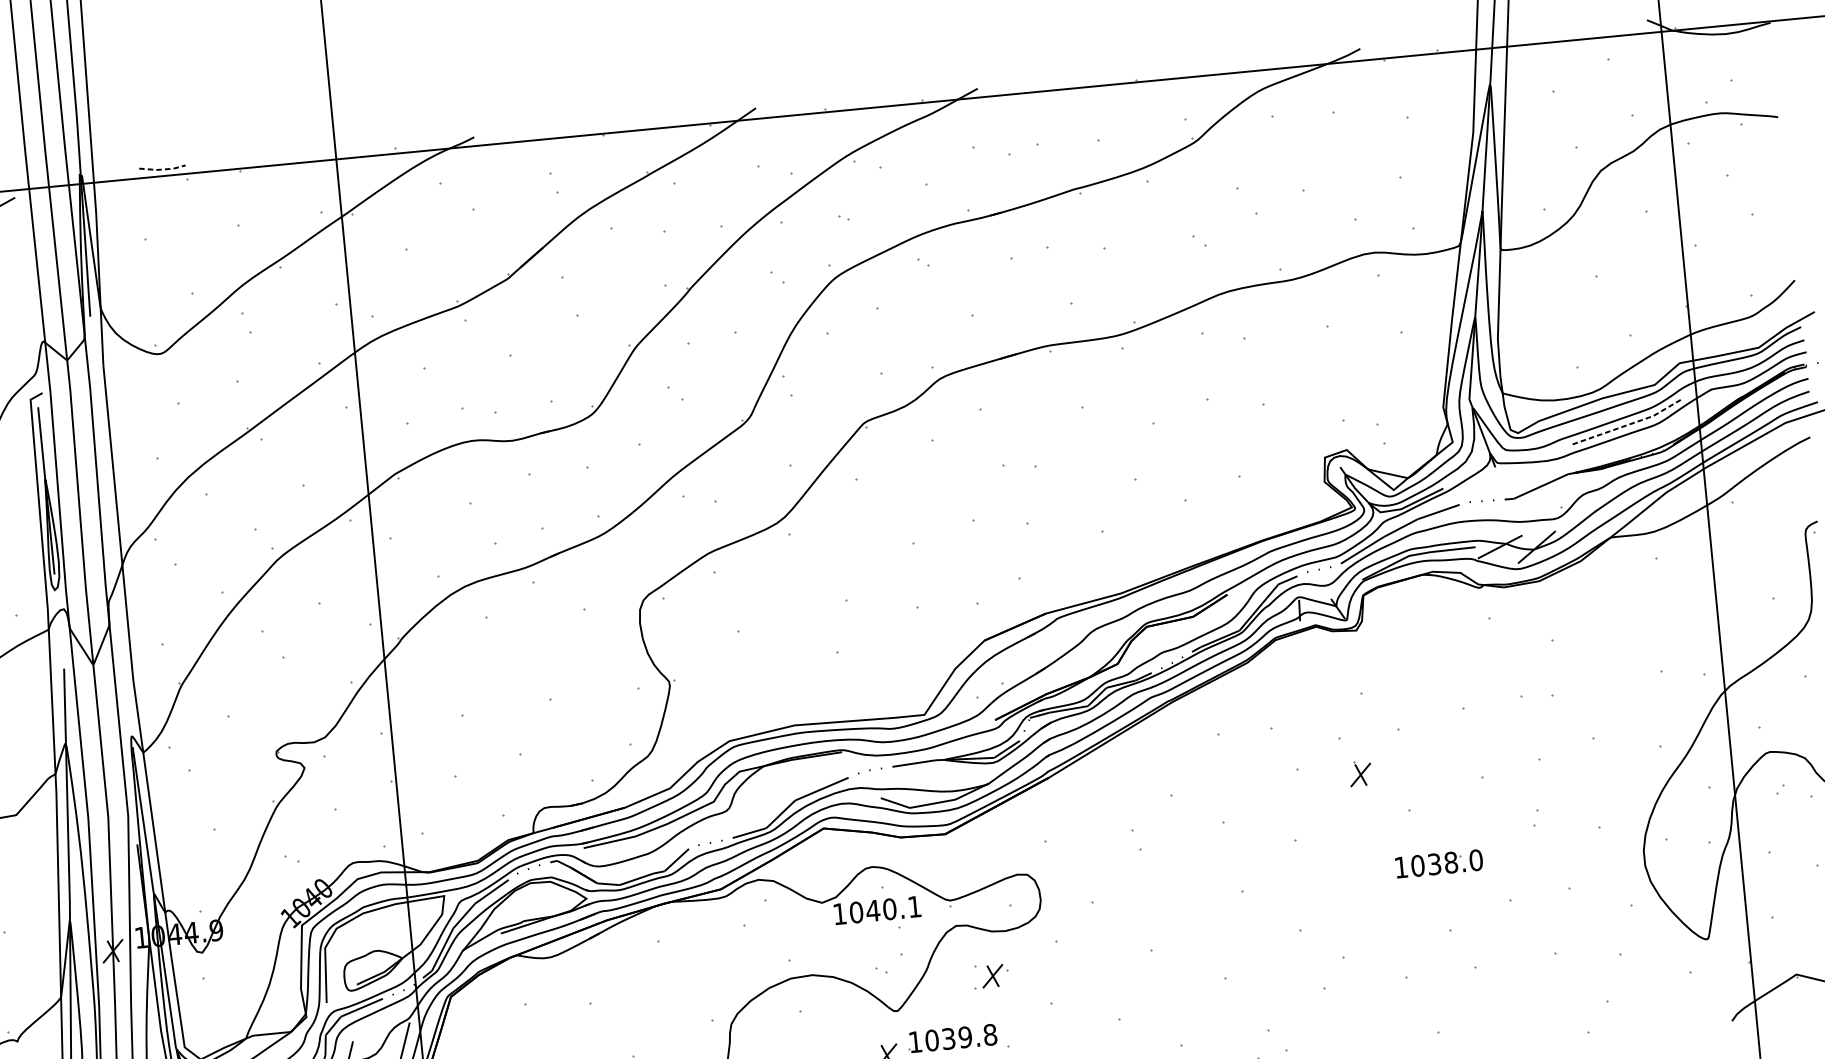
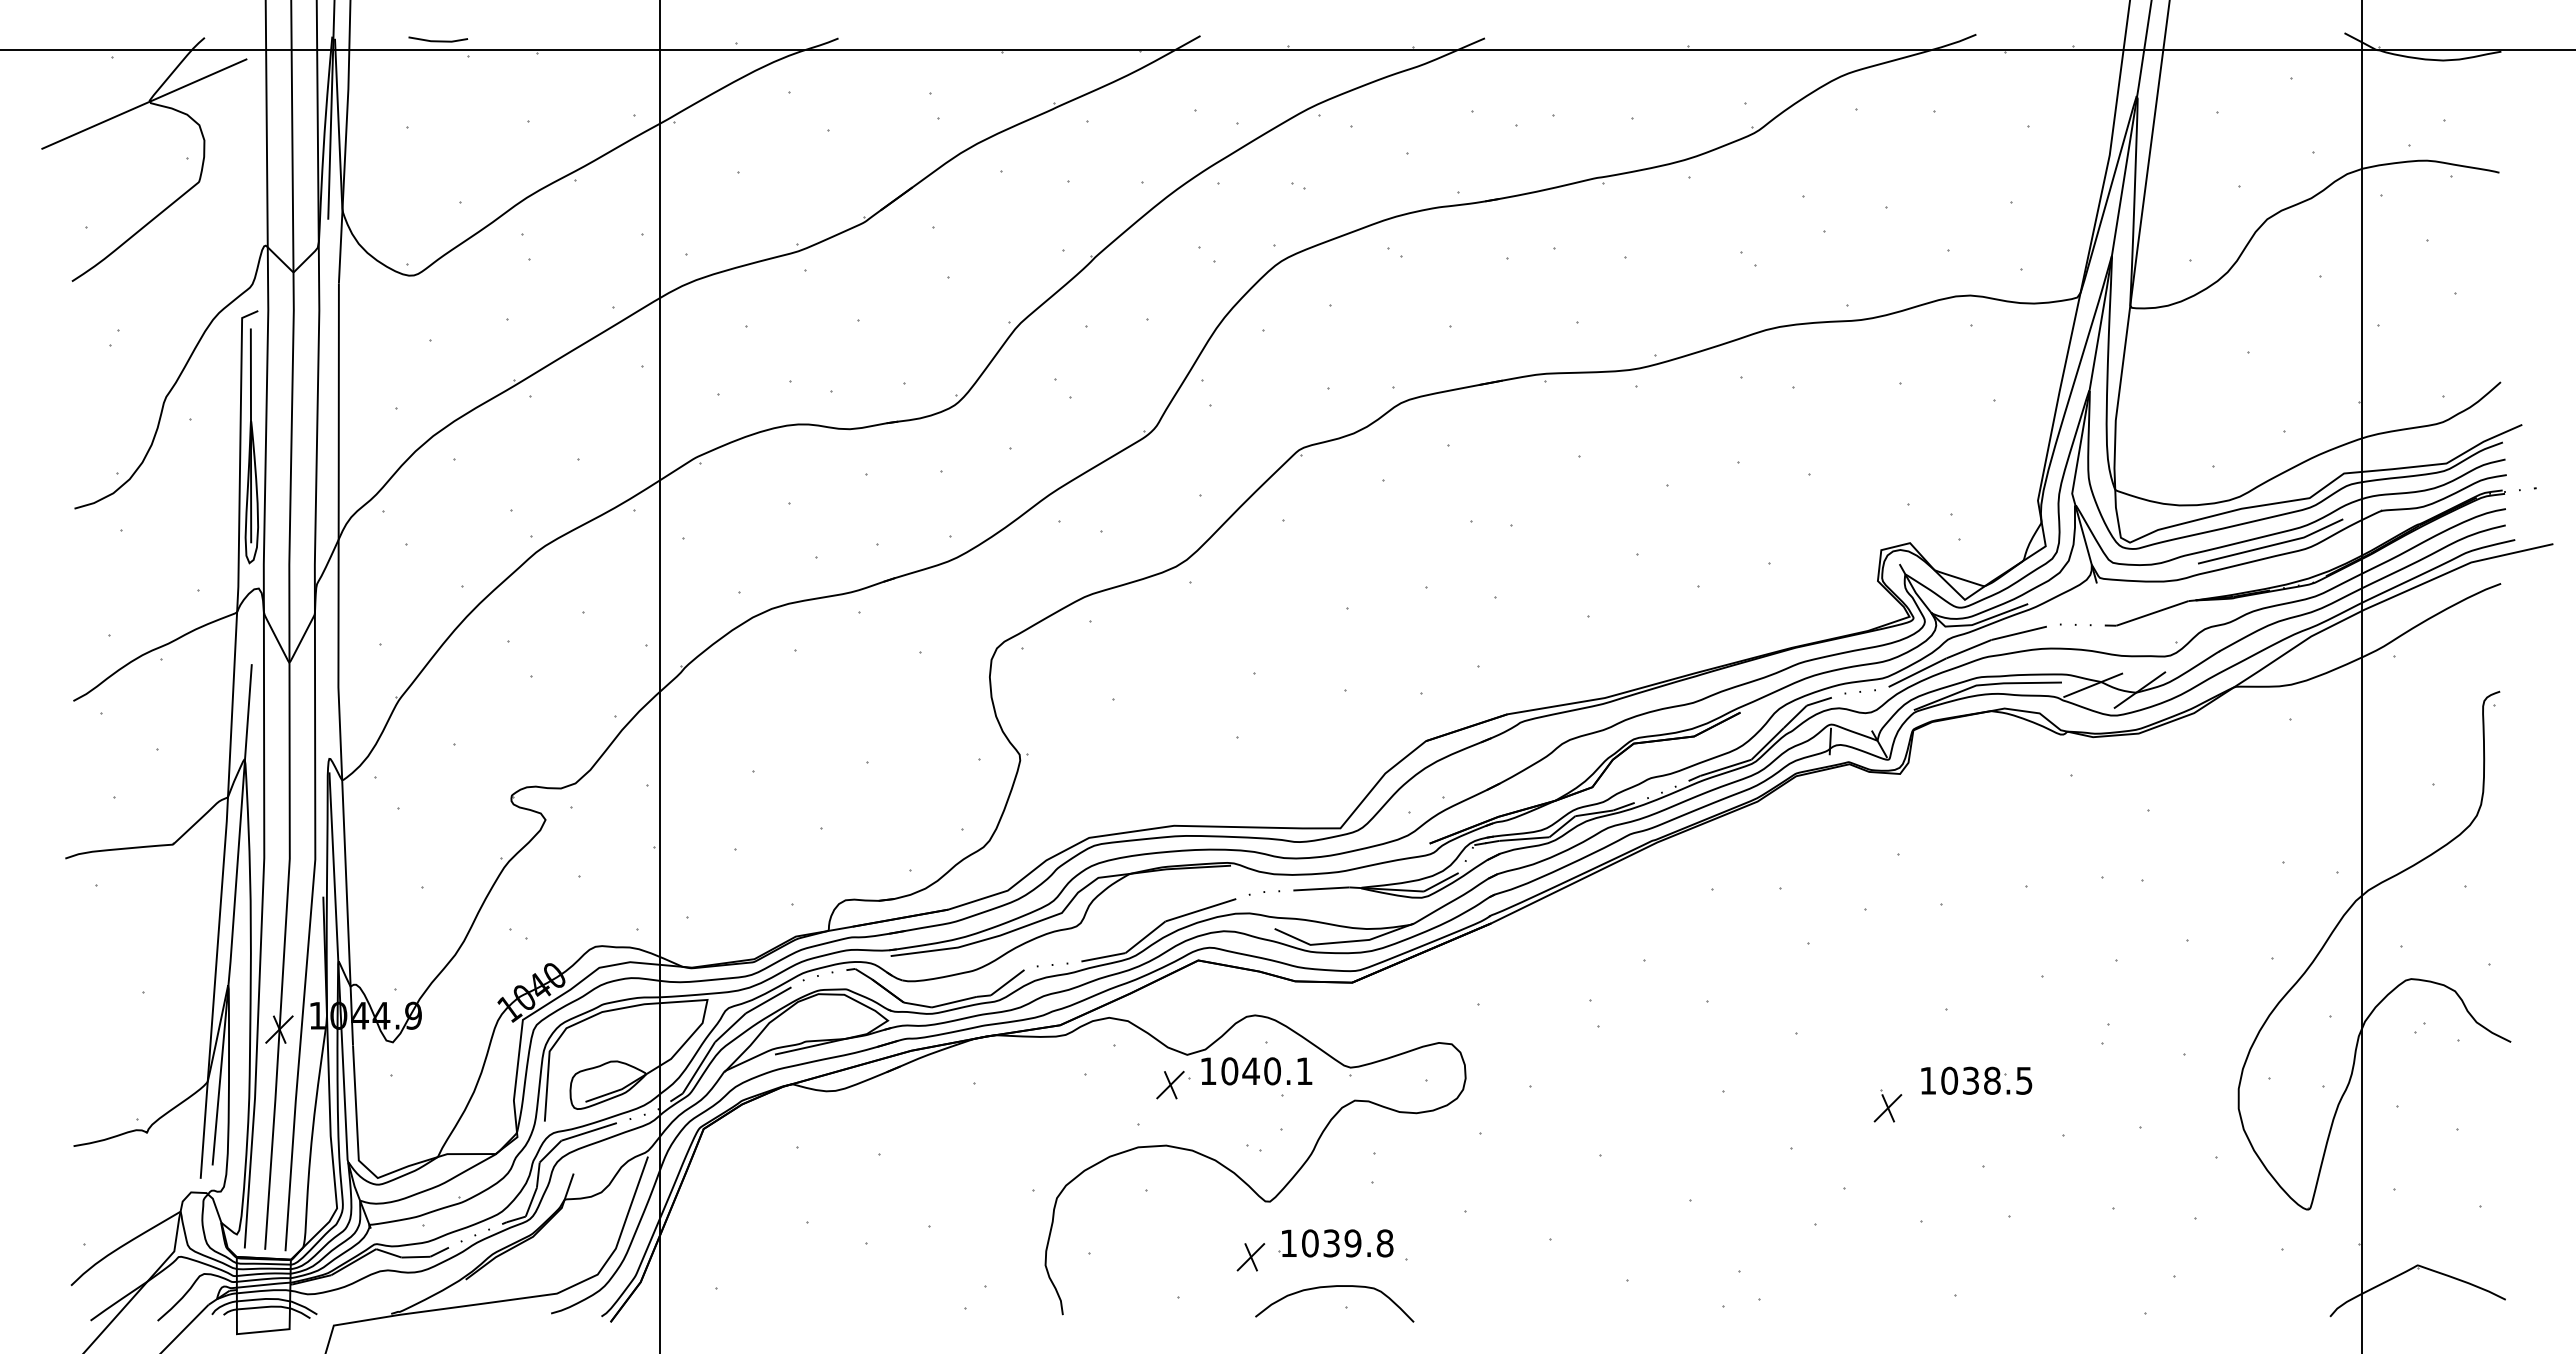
line: (162, 169) -> (438, 41), dashed -> solid
line: (1630, 424) -> (2273, 545), dashed -> solid
part: (1360, 772) -> (1887, 1105), moved
text: (1476, 860) -> (2024, 1080), 1038.0 -> 1038.5
part: (995, 975) -> (1173, 1084), moved

